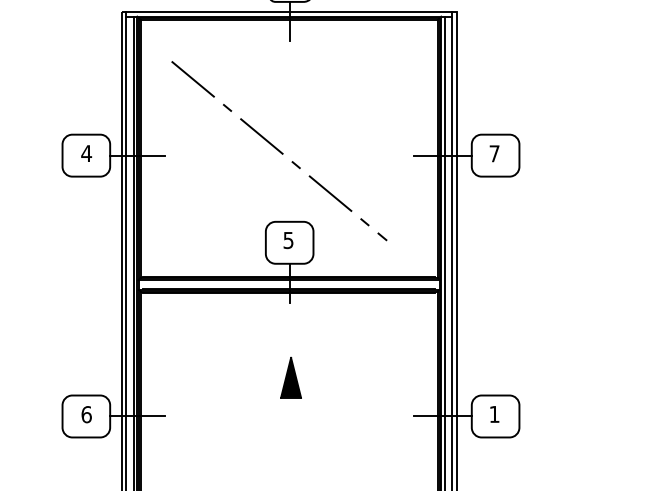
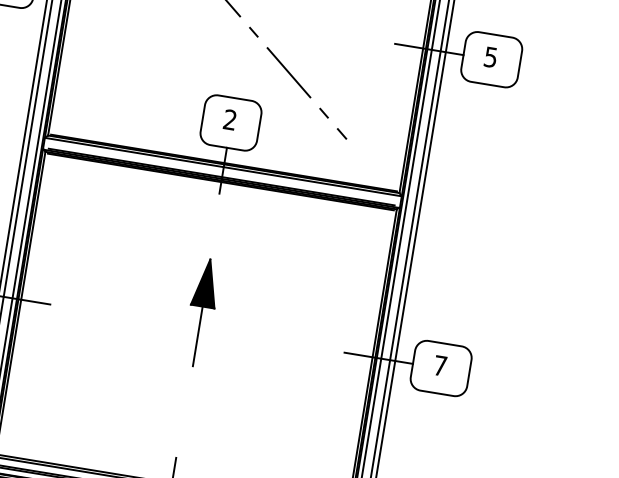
text: (494, 153) -> (490, 56), 7 -> 5
text: (288, 240) -> (230, 120), 5 -> 2
text: (494, 414) -> (440, 365), 1 -> 7
line: (291, 422) -> (198, 336), added

